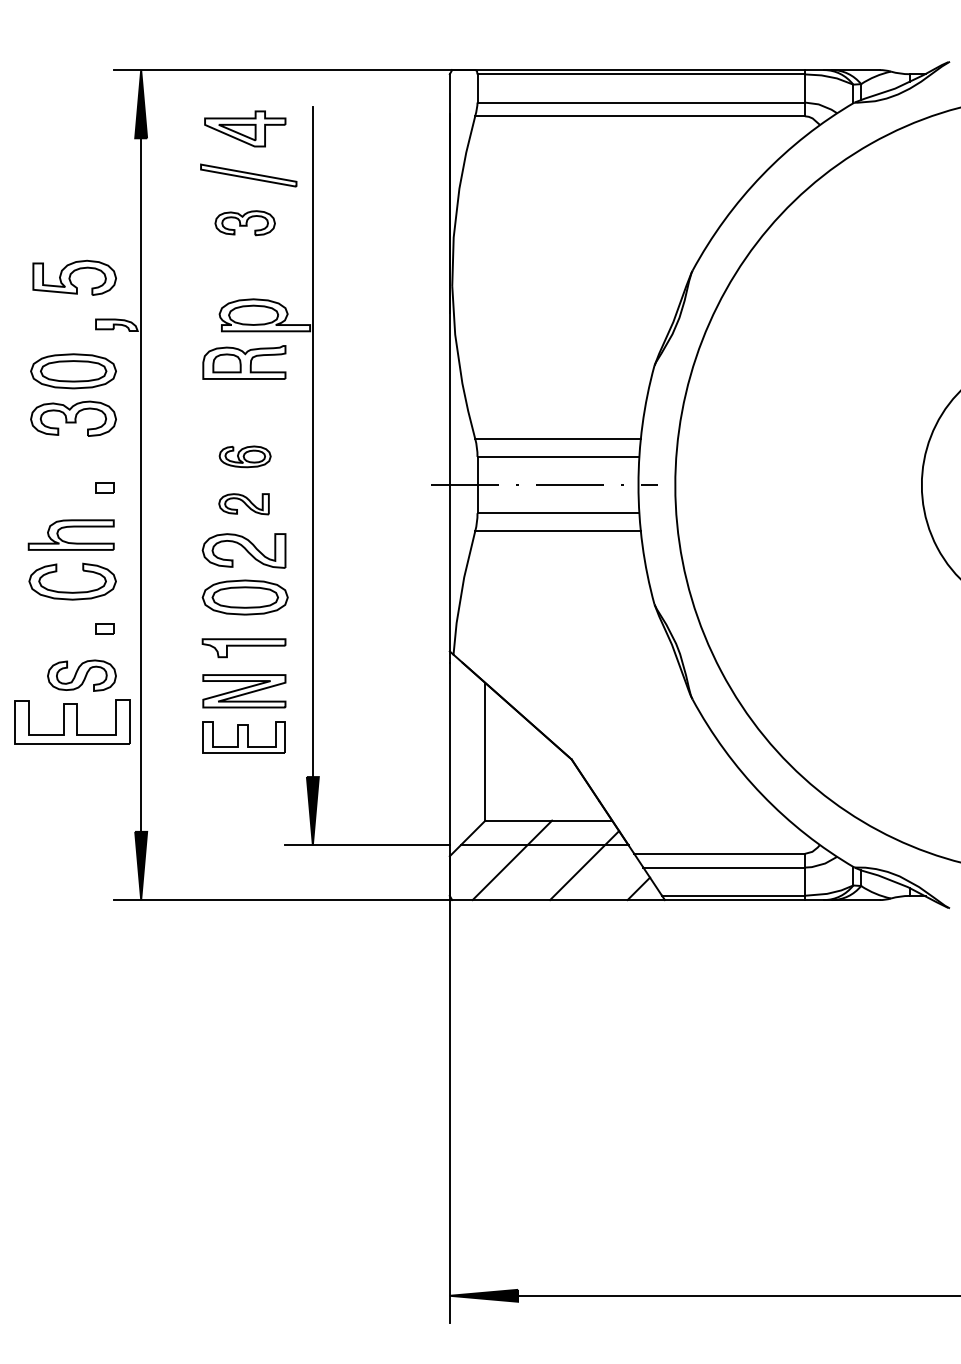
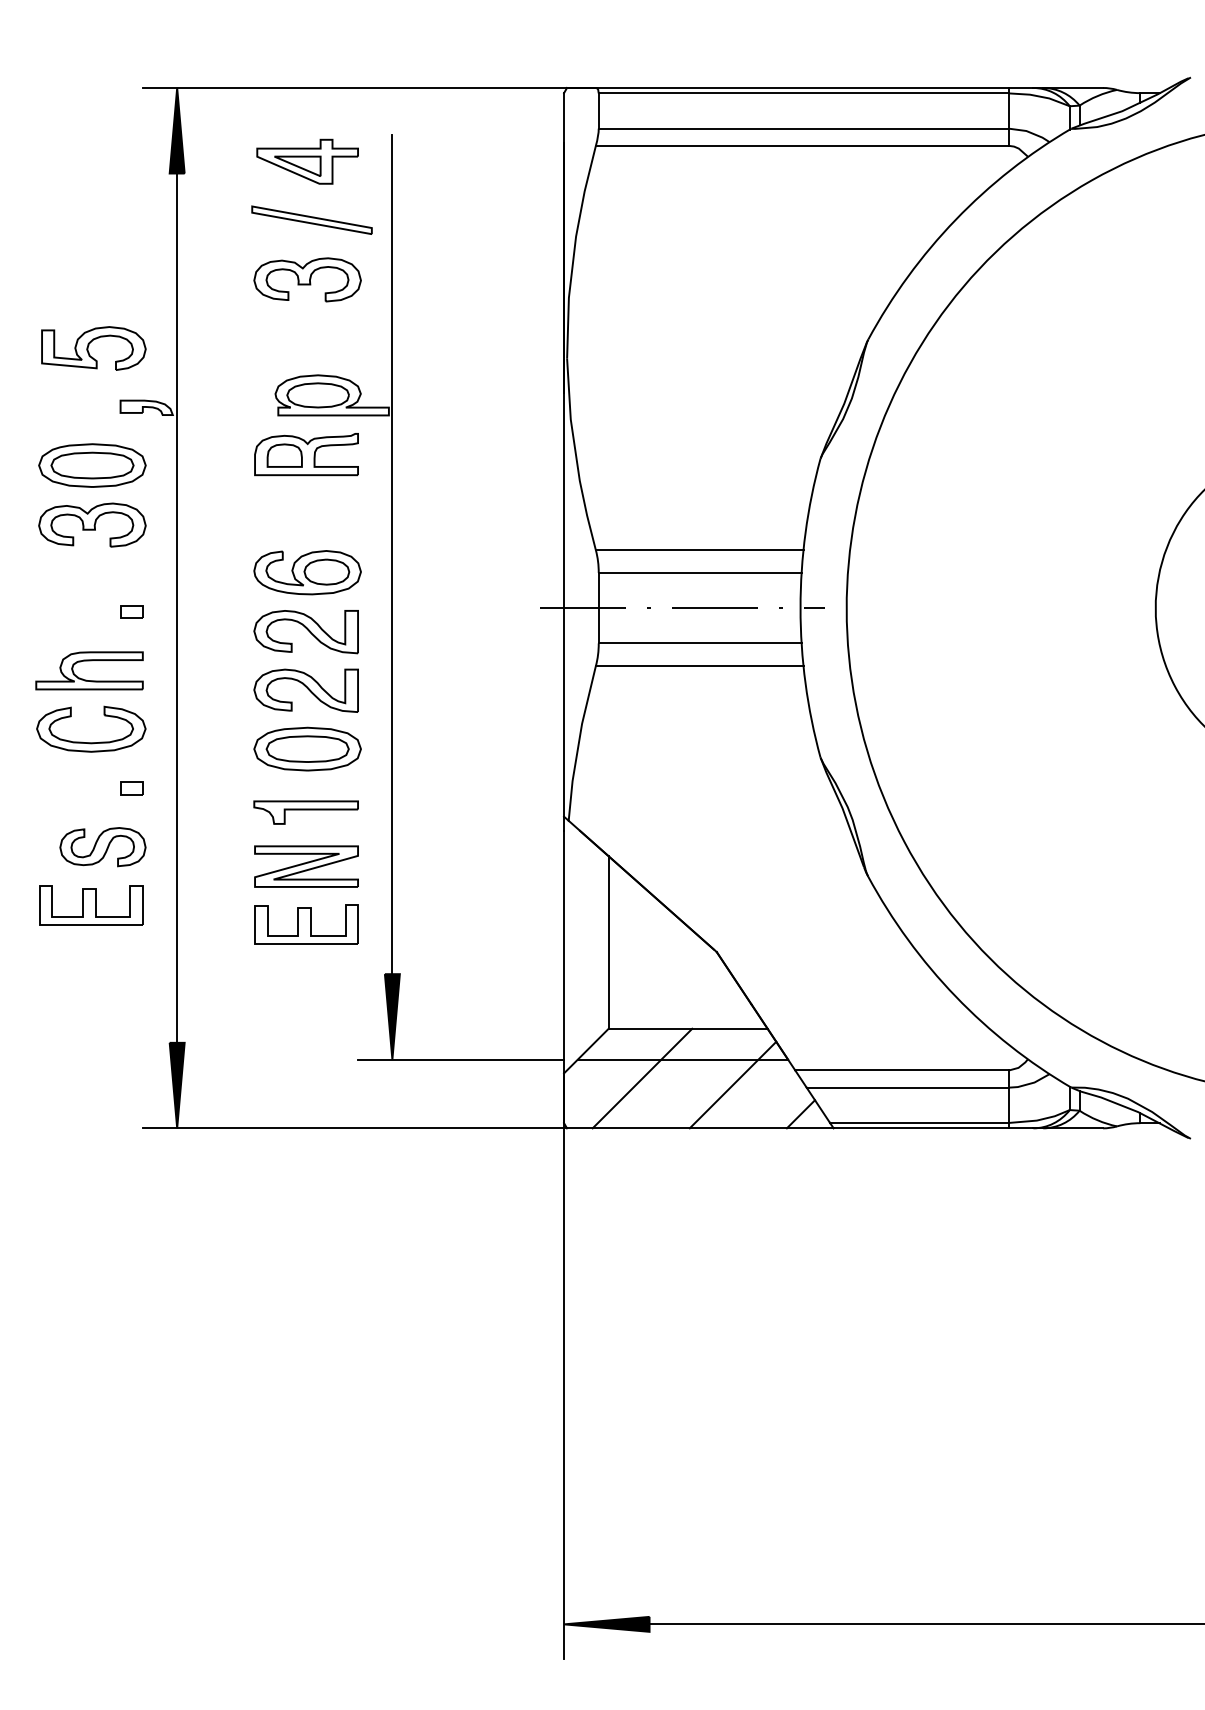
part: (245, 222) -> (307, 279), size x1.43
part: (245, 456) -> (307, 572), size x1.67
part: (243, 504) -> (305, 632), size x1.67
part: (72, 722) -> (91, 905), size x0.71

